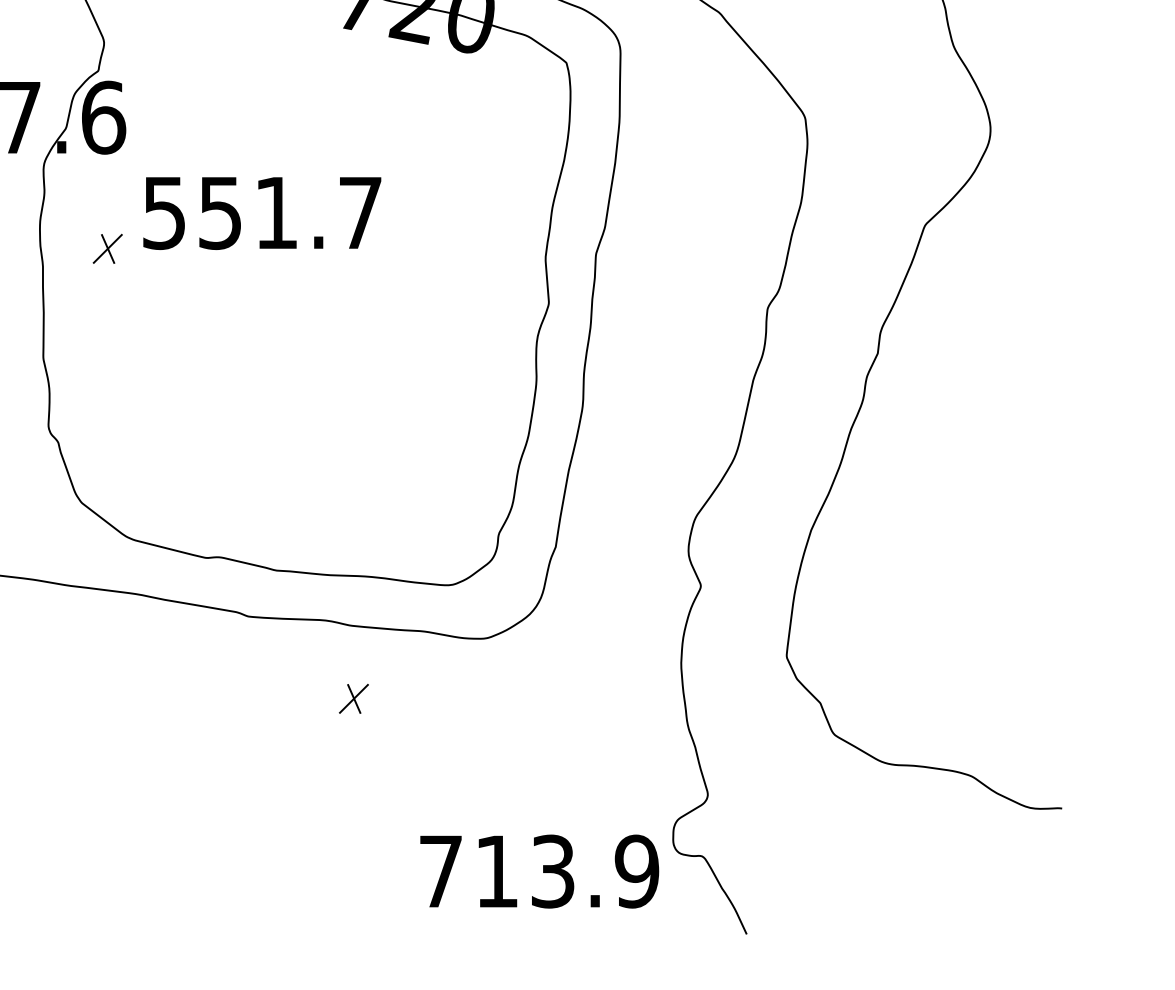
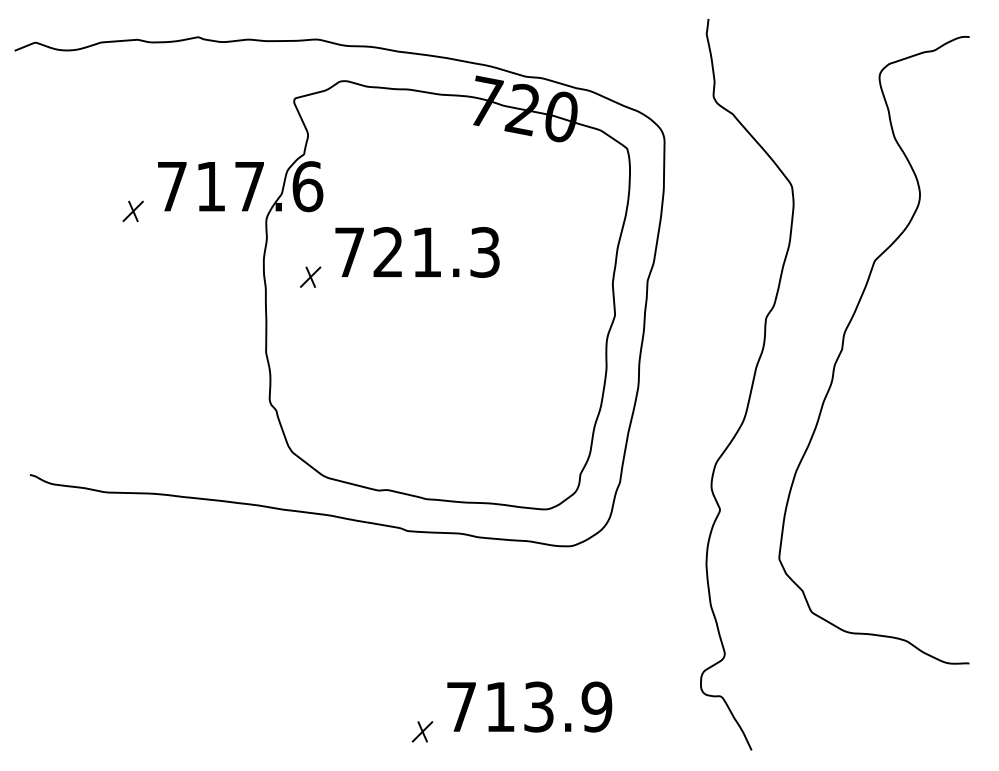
text: (262, 213) -> (417, 252), 551.7 -> 721.3
part: (353, 698) -> (422, 731), moved
text: (539, 870) -> (529, 706), moved

